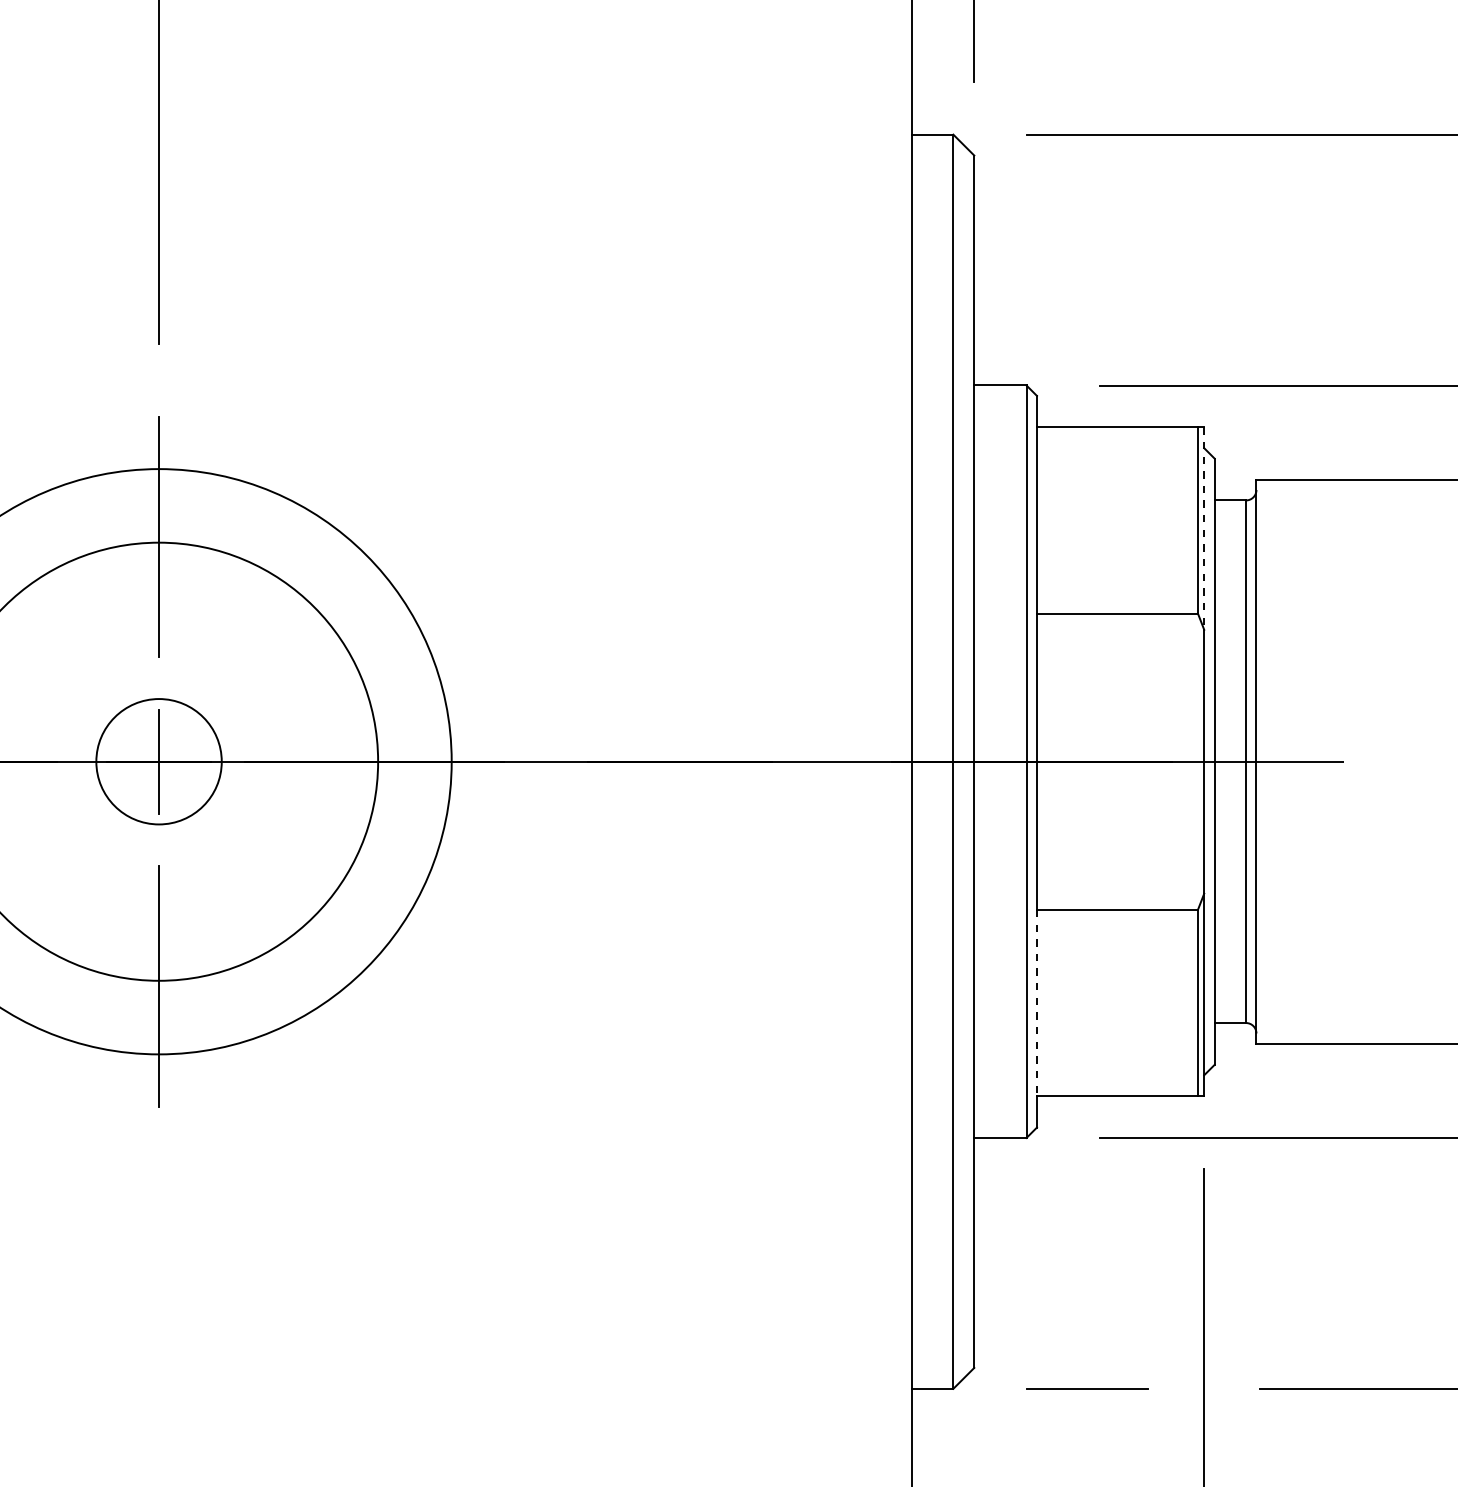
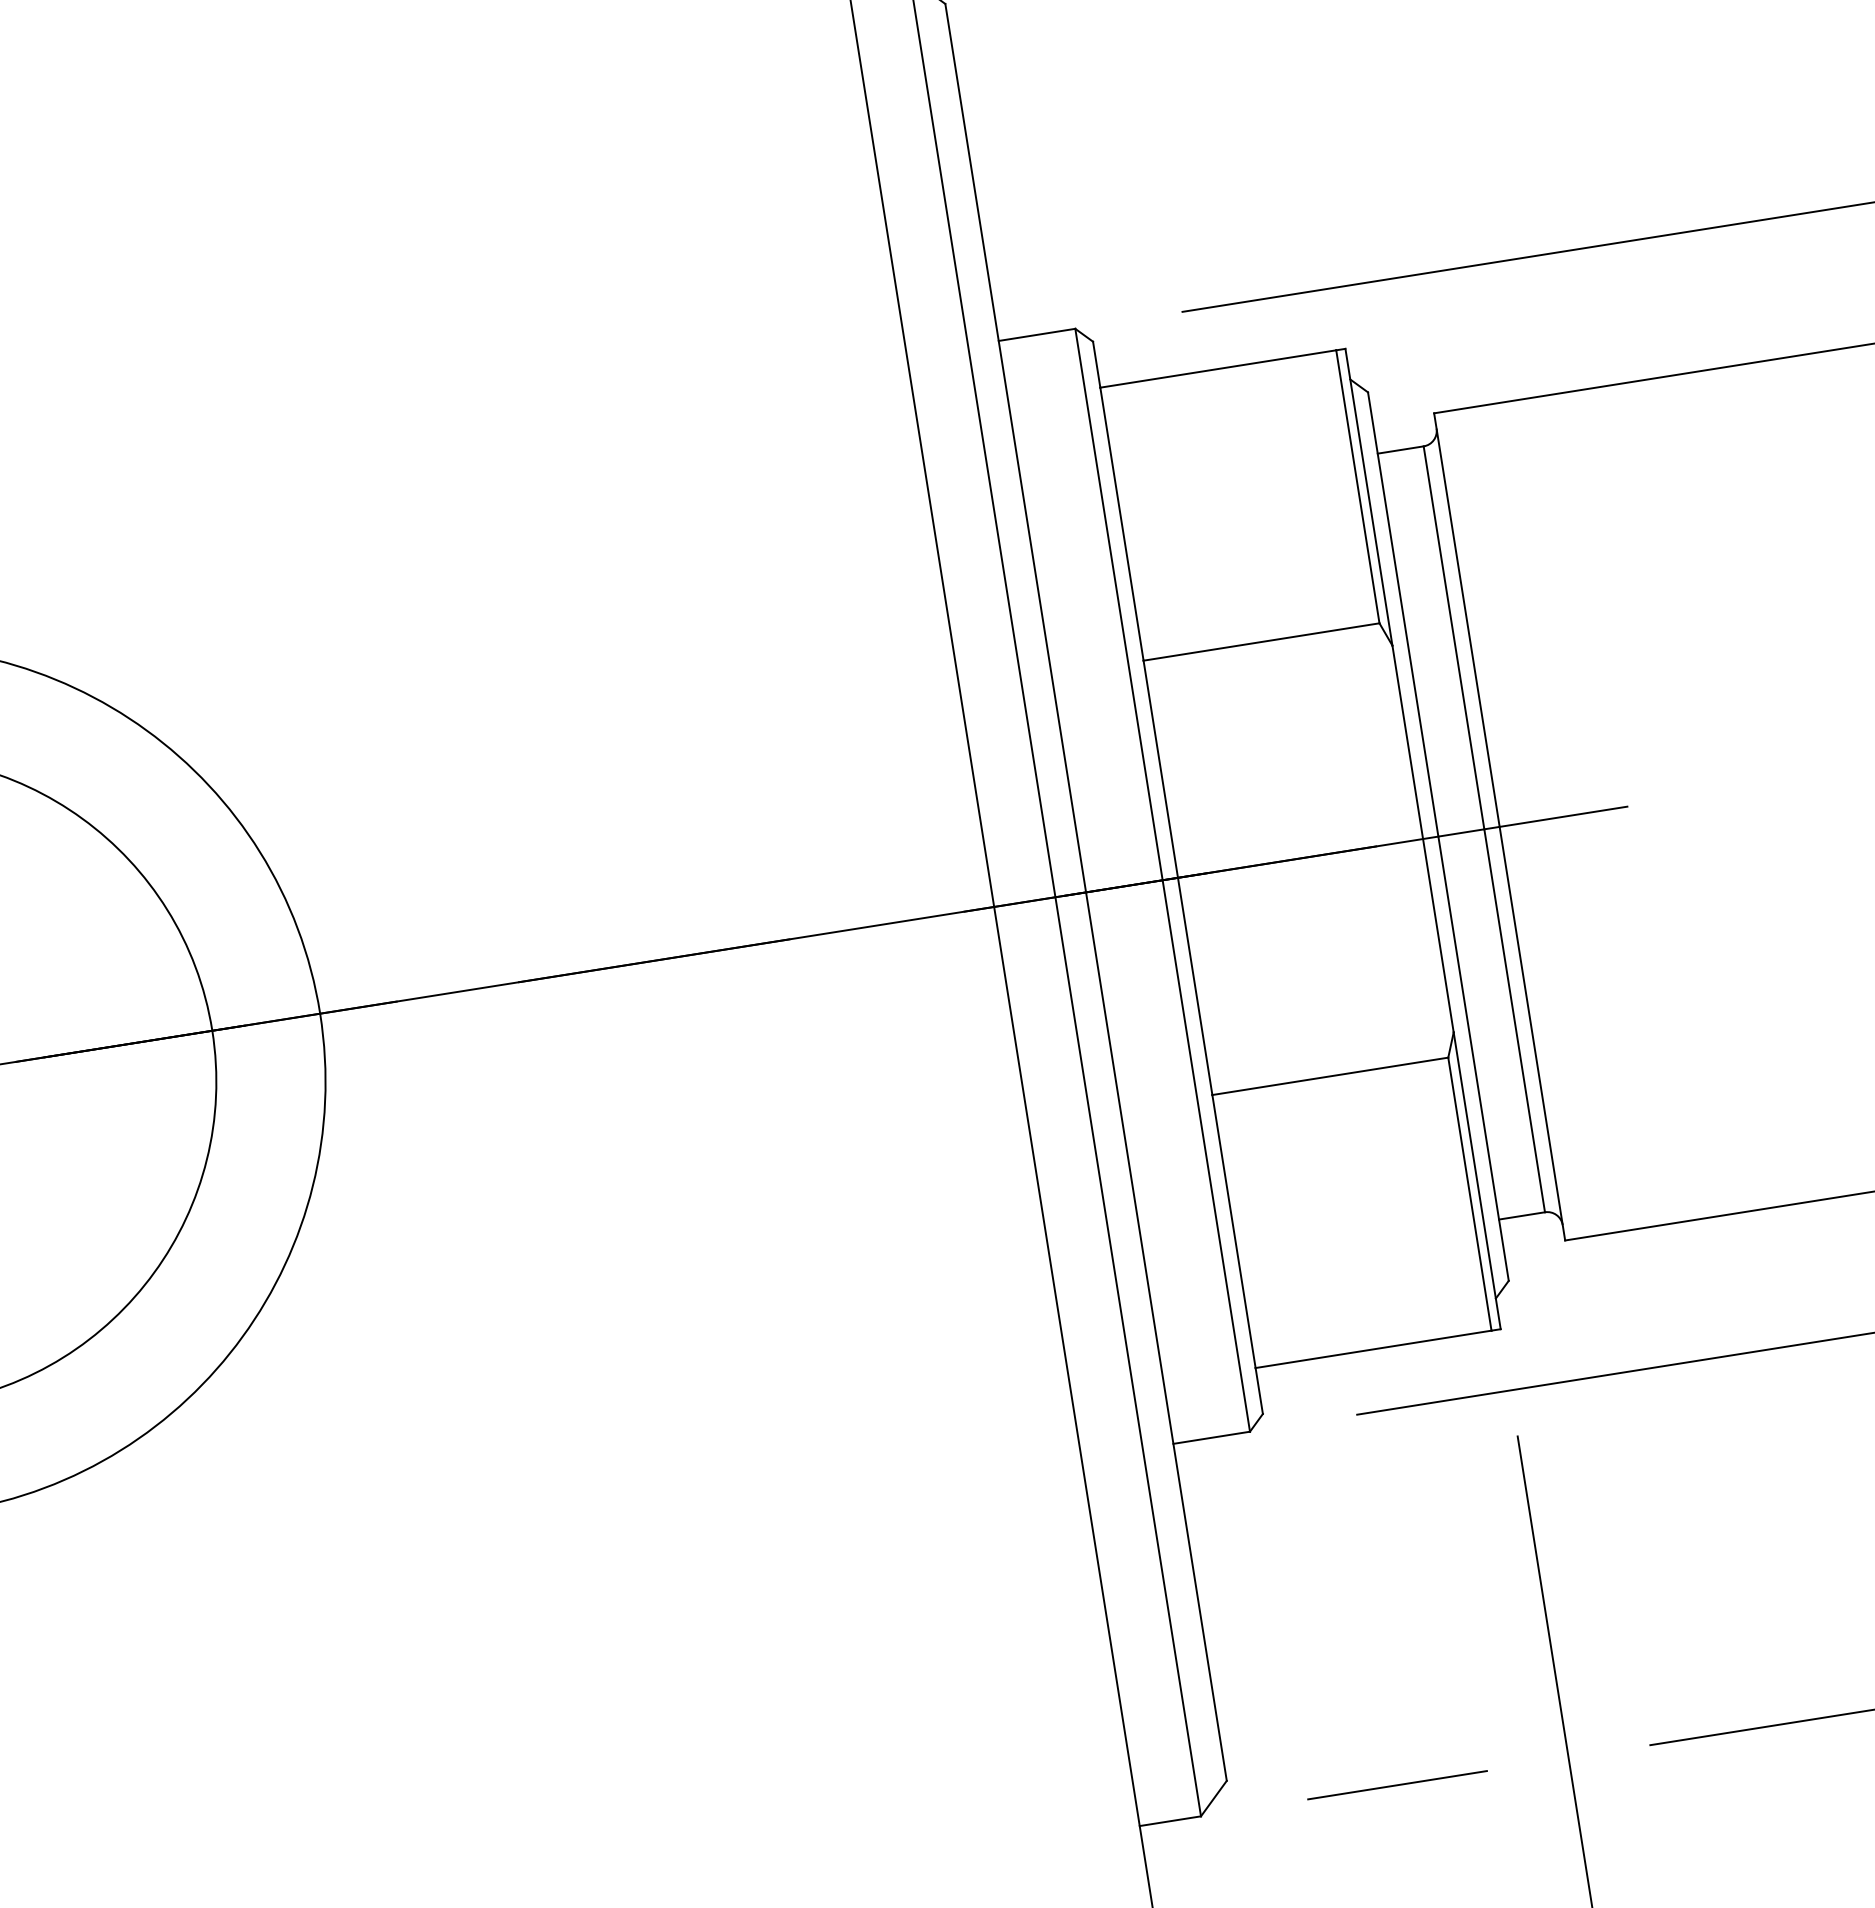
line: (1204, 529) -> (1369, 498), dashed -> solid
line: (1036, 1003) -> (1233, 1232), dashed -> solid

